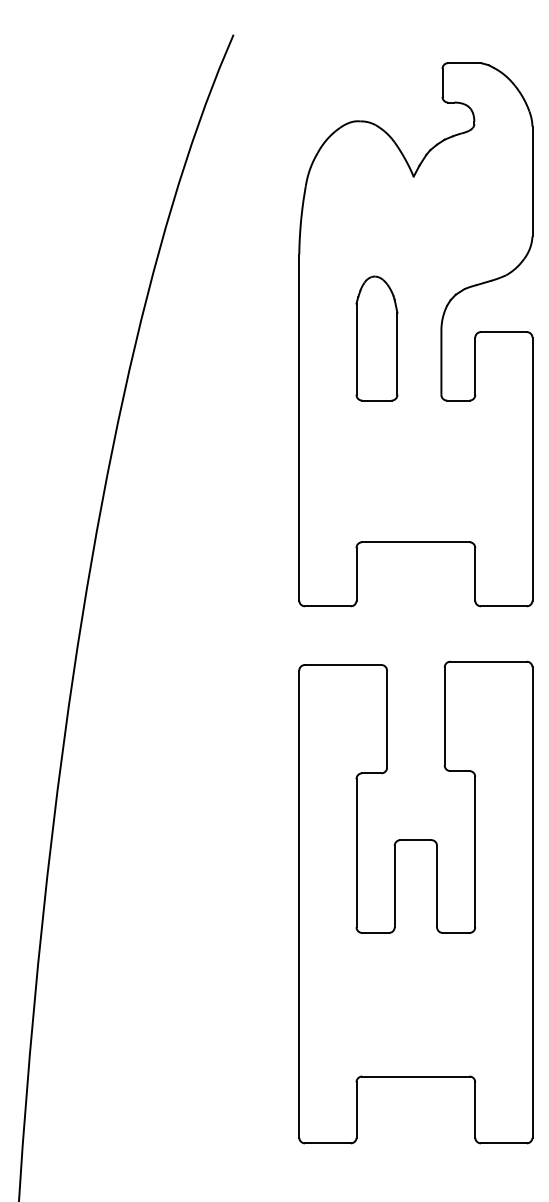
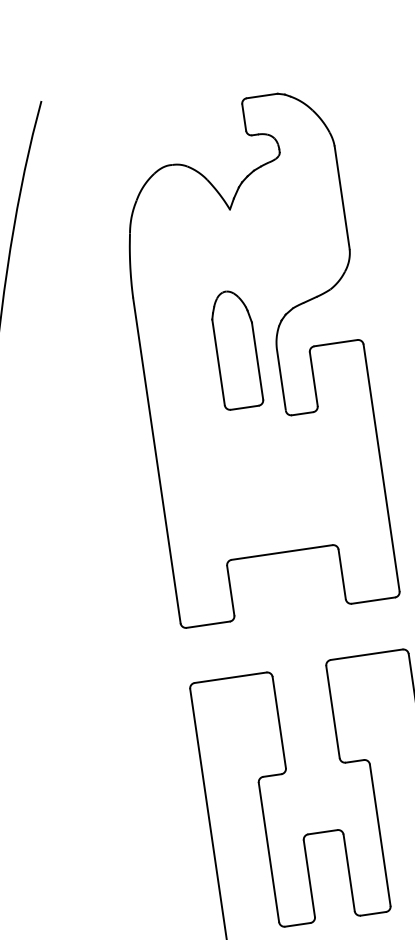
part: (376, 338) -> (235, 349), moved

